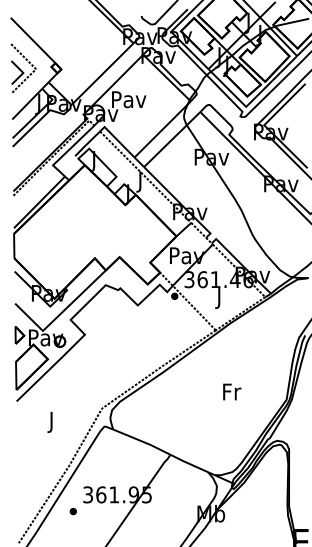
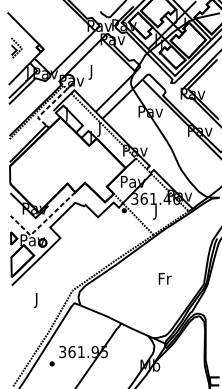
part: (23, 67) -> (16, 47), size x0.6
text: (129, 101) -> (92, 72), Pav -> J
line: (67, 151) -> (48, 107), solid -> dashed
line: (59, 315) -> (42, 224), solid -> dashed

